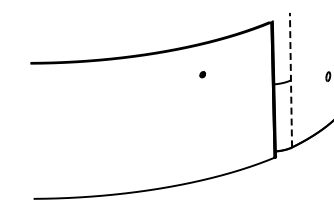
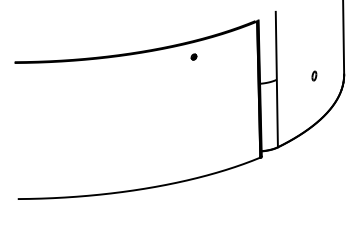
part: (202, 74) -> (193, 56), moved
line: (290, 80) -> (276, 79), dashed -> solid

